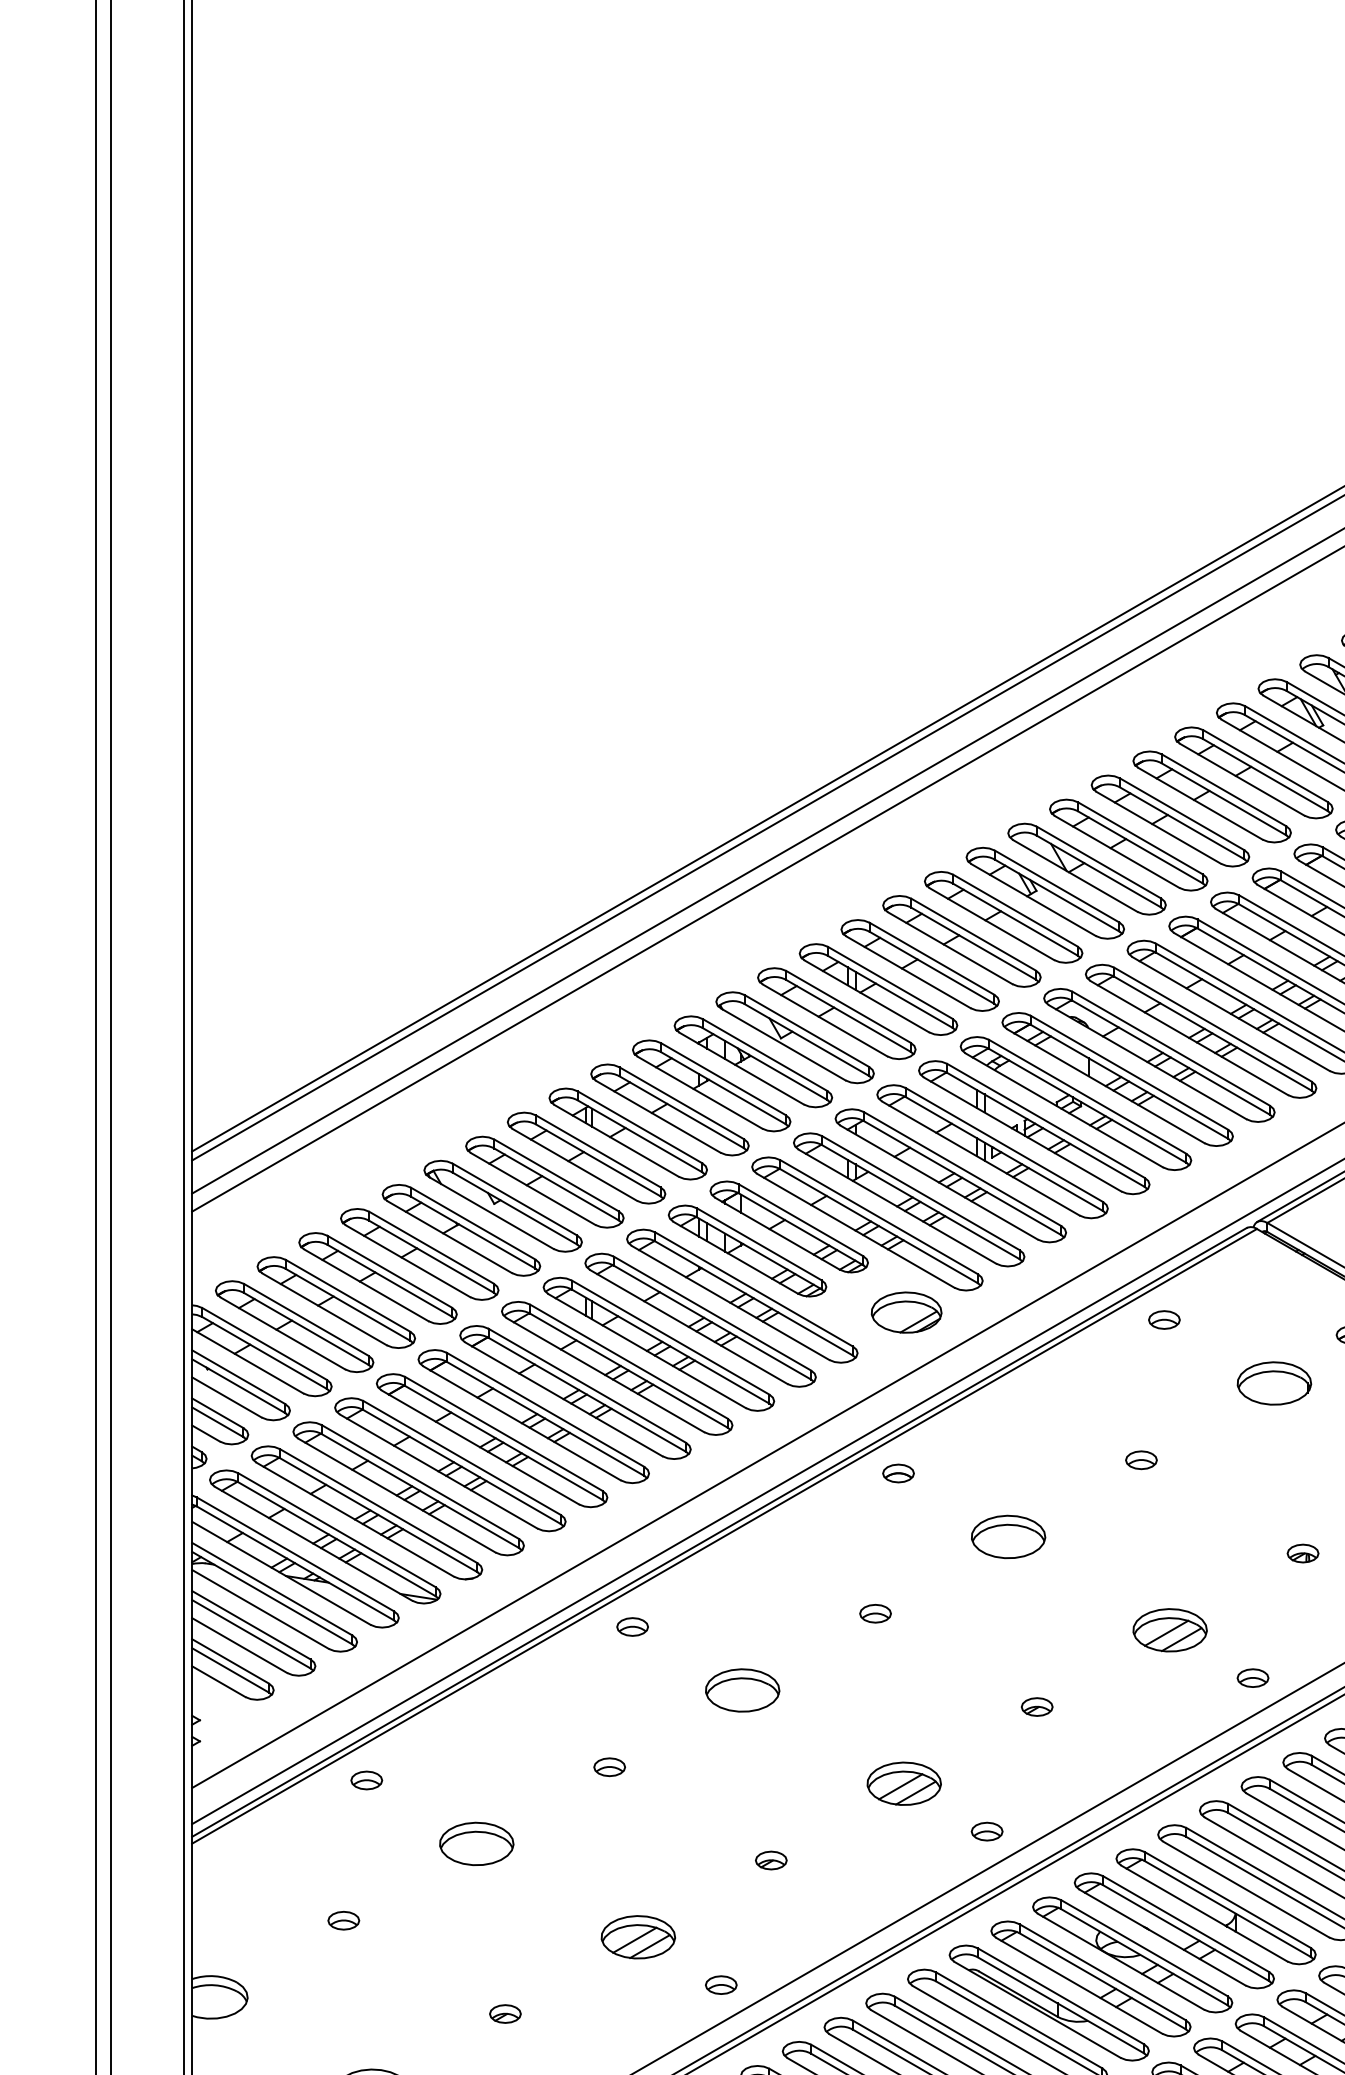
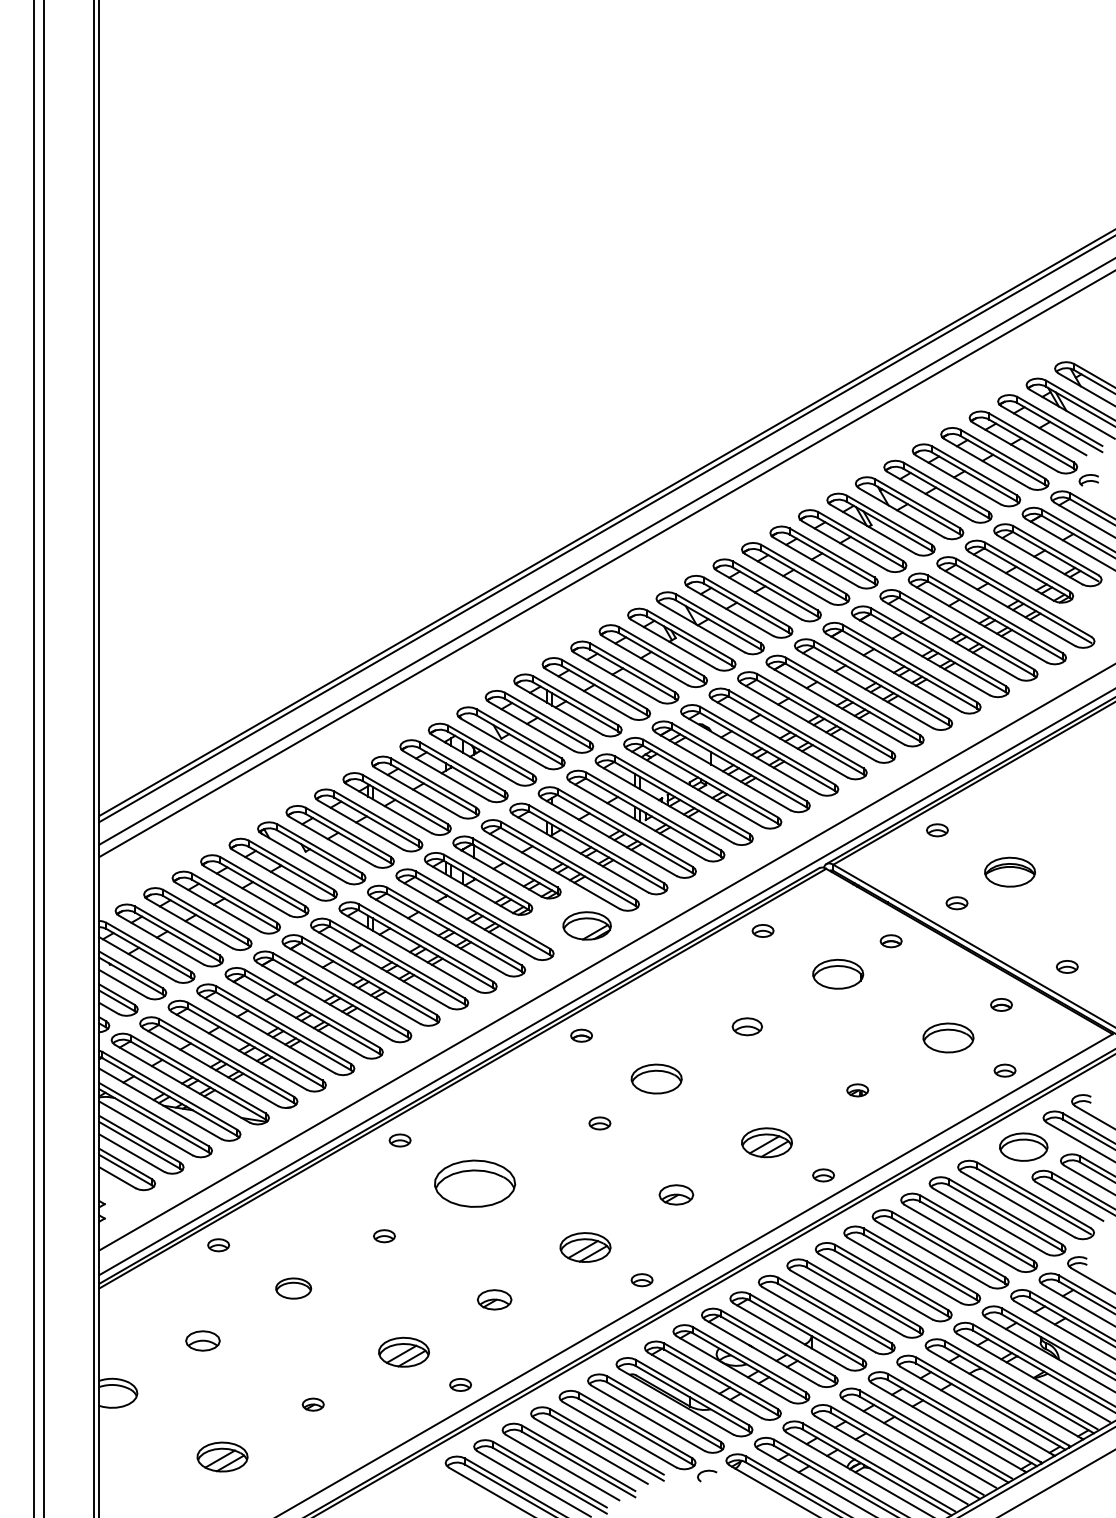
part: (1141, 1459) -> (747, 1026), size x1.4
part: (874, 1613) -> (599, 1123), moved
part: (743, 1689) -> (475, 1183), size x1.6
part: (1036, 1707) -> (675, 1195), size x1.6
part: (476, 1843) -> (293, 1288), size x0.7
part: (770, 1859) -> (494, 1299), size x1.6
part: (343, 1920) -> (202, 1340), size x1.6

